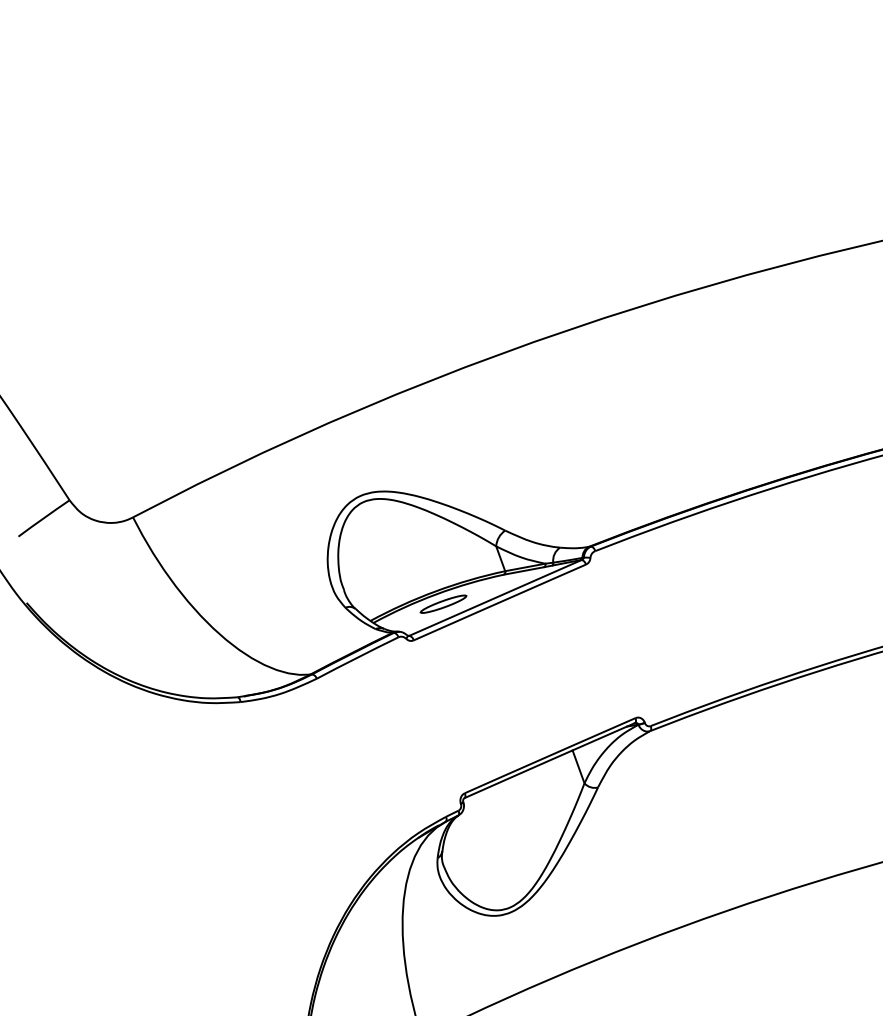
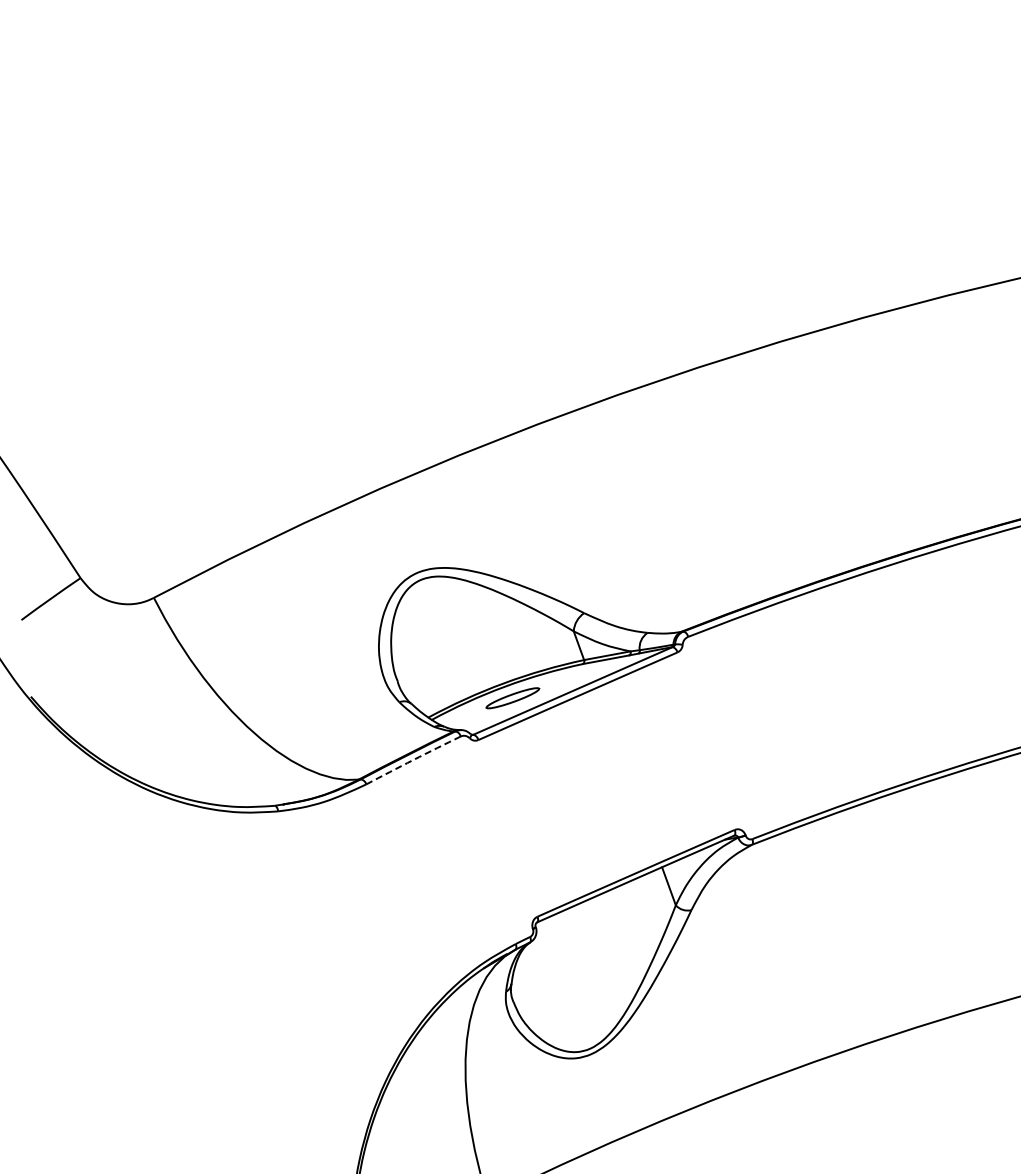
arc: (357, 658) -> (413, 760), solid -> dashed

